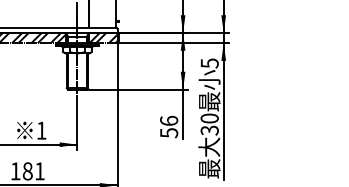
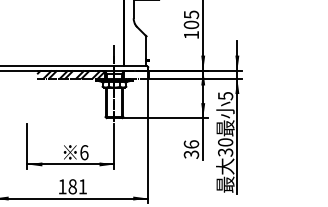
hatch: (103, 37) -> (136, 74), removed
text: (41, 130) -> (84, 152), 1 -> 6
text: (167, 132) -> (190, 154), 56 -> 36

